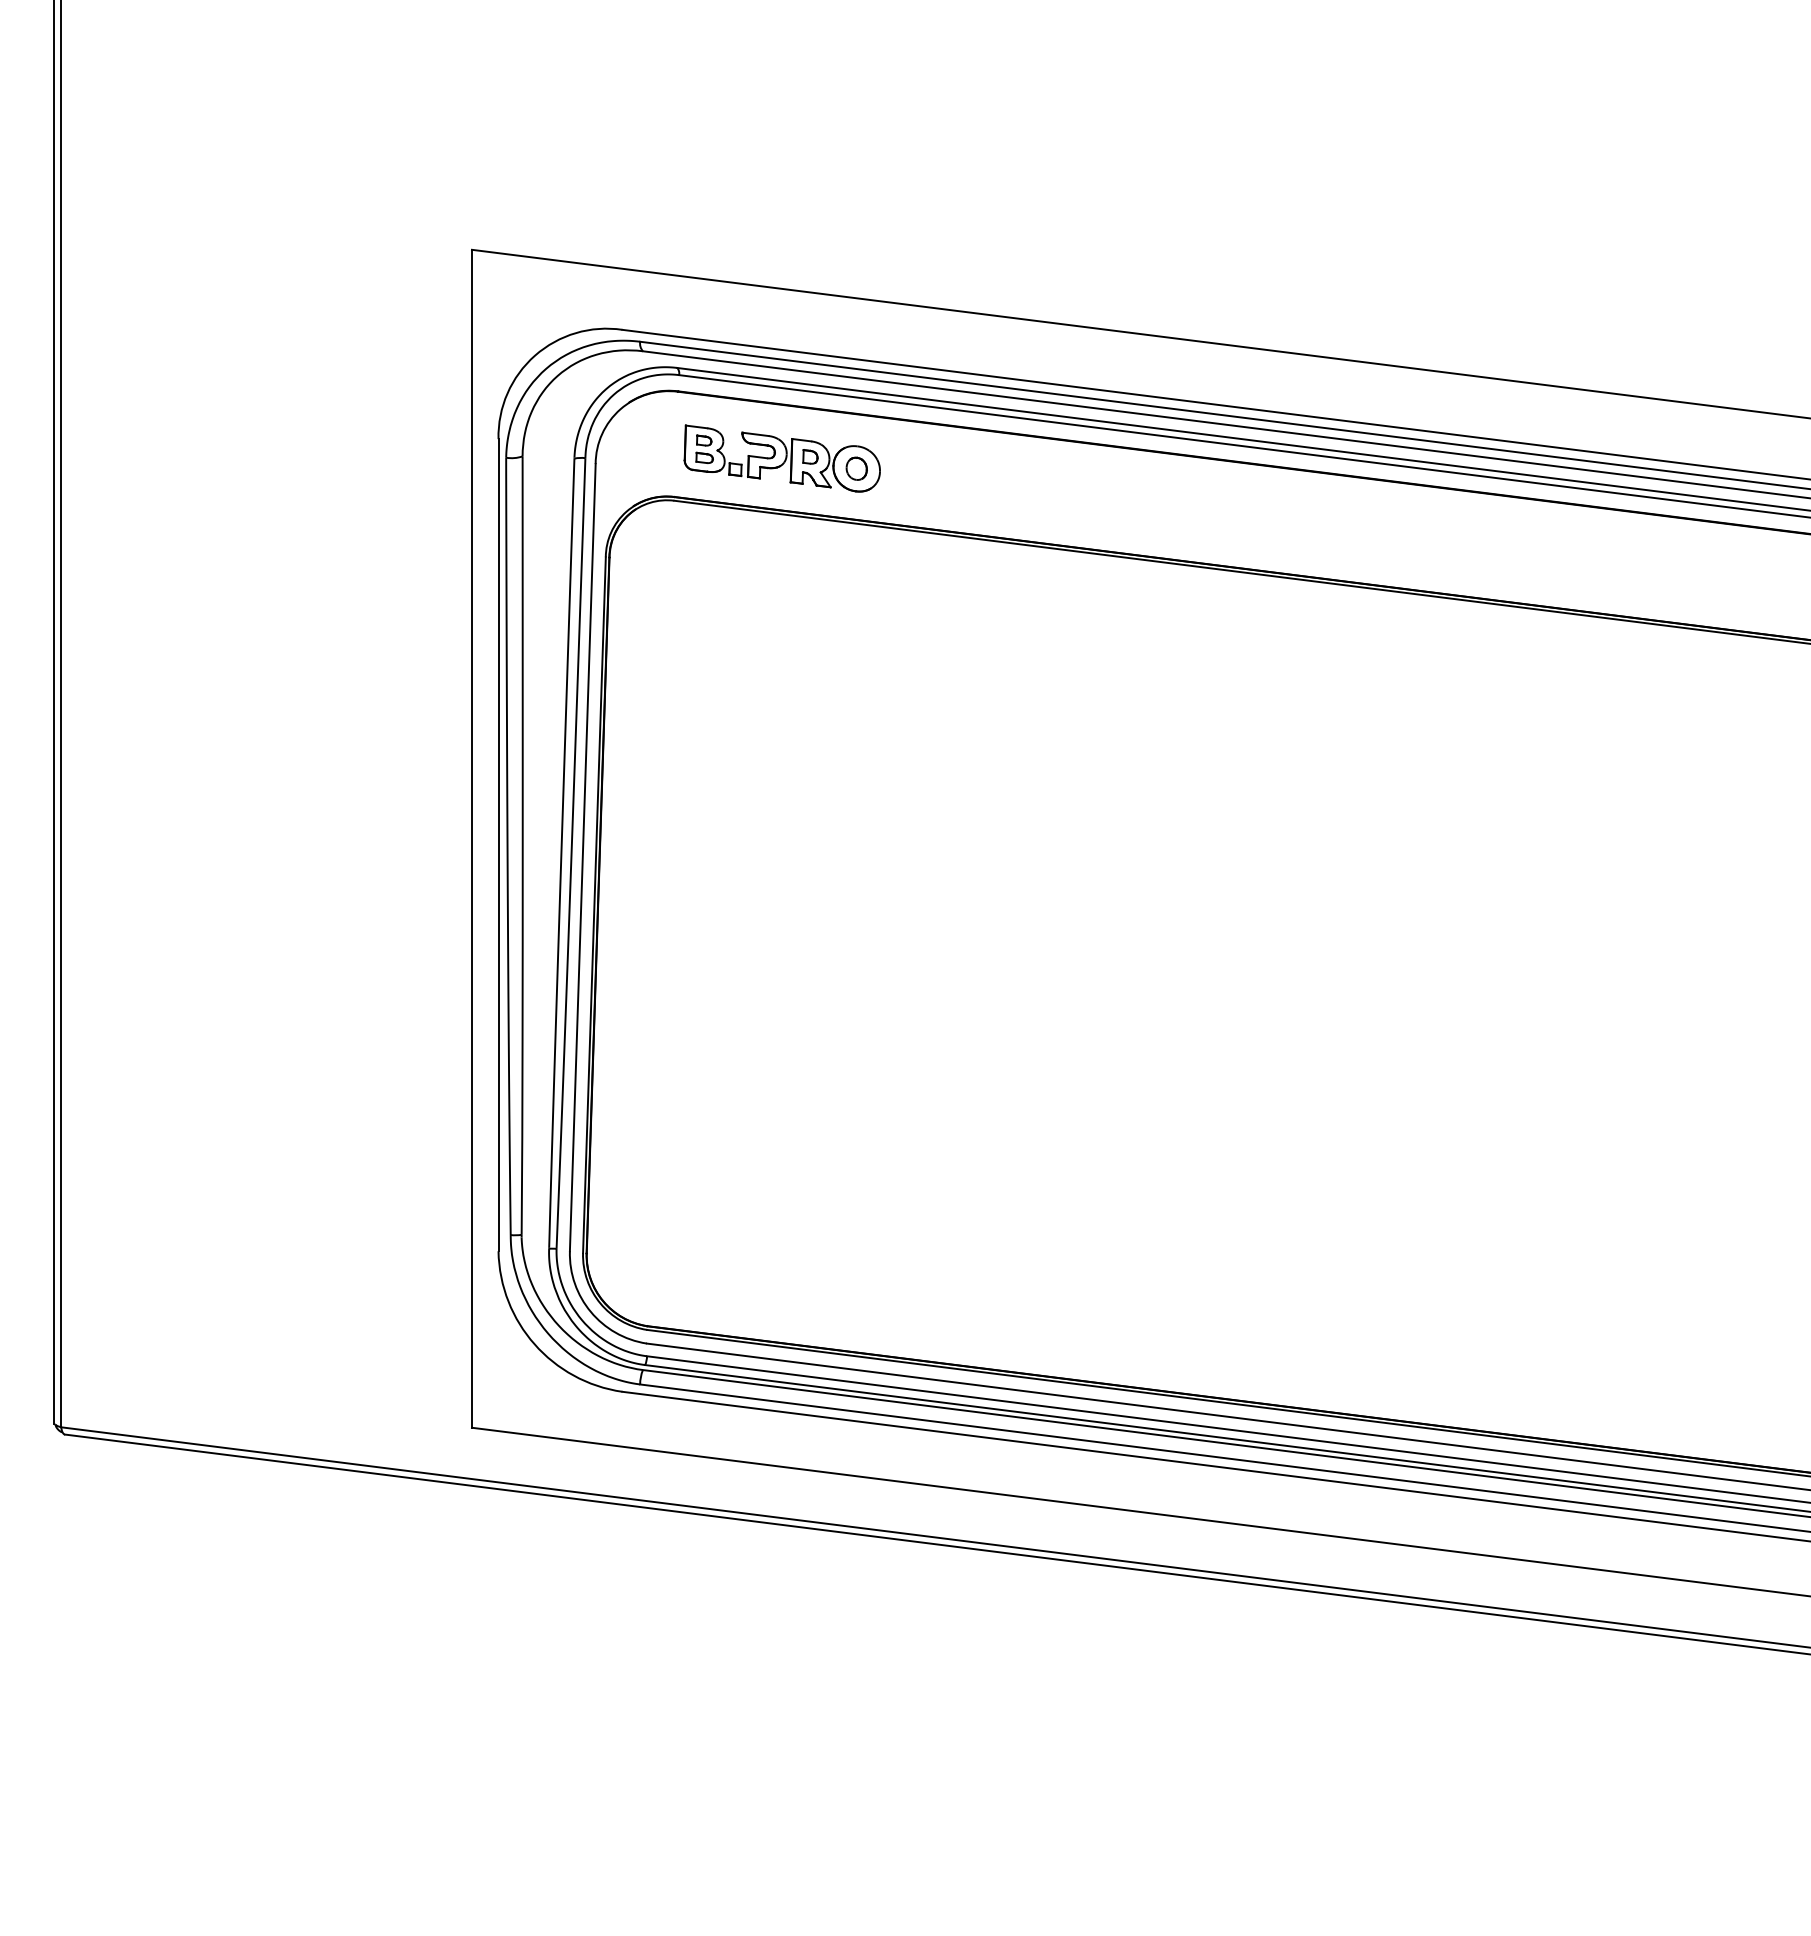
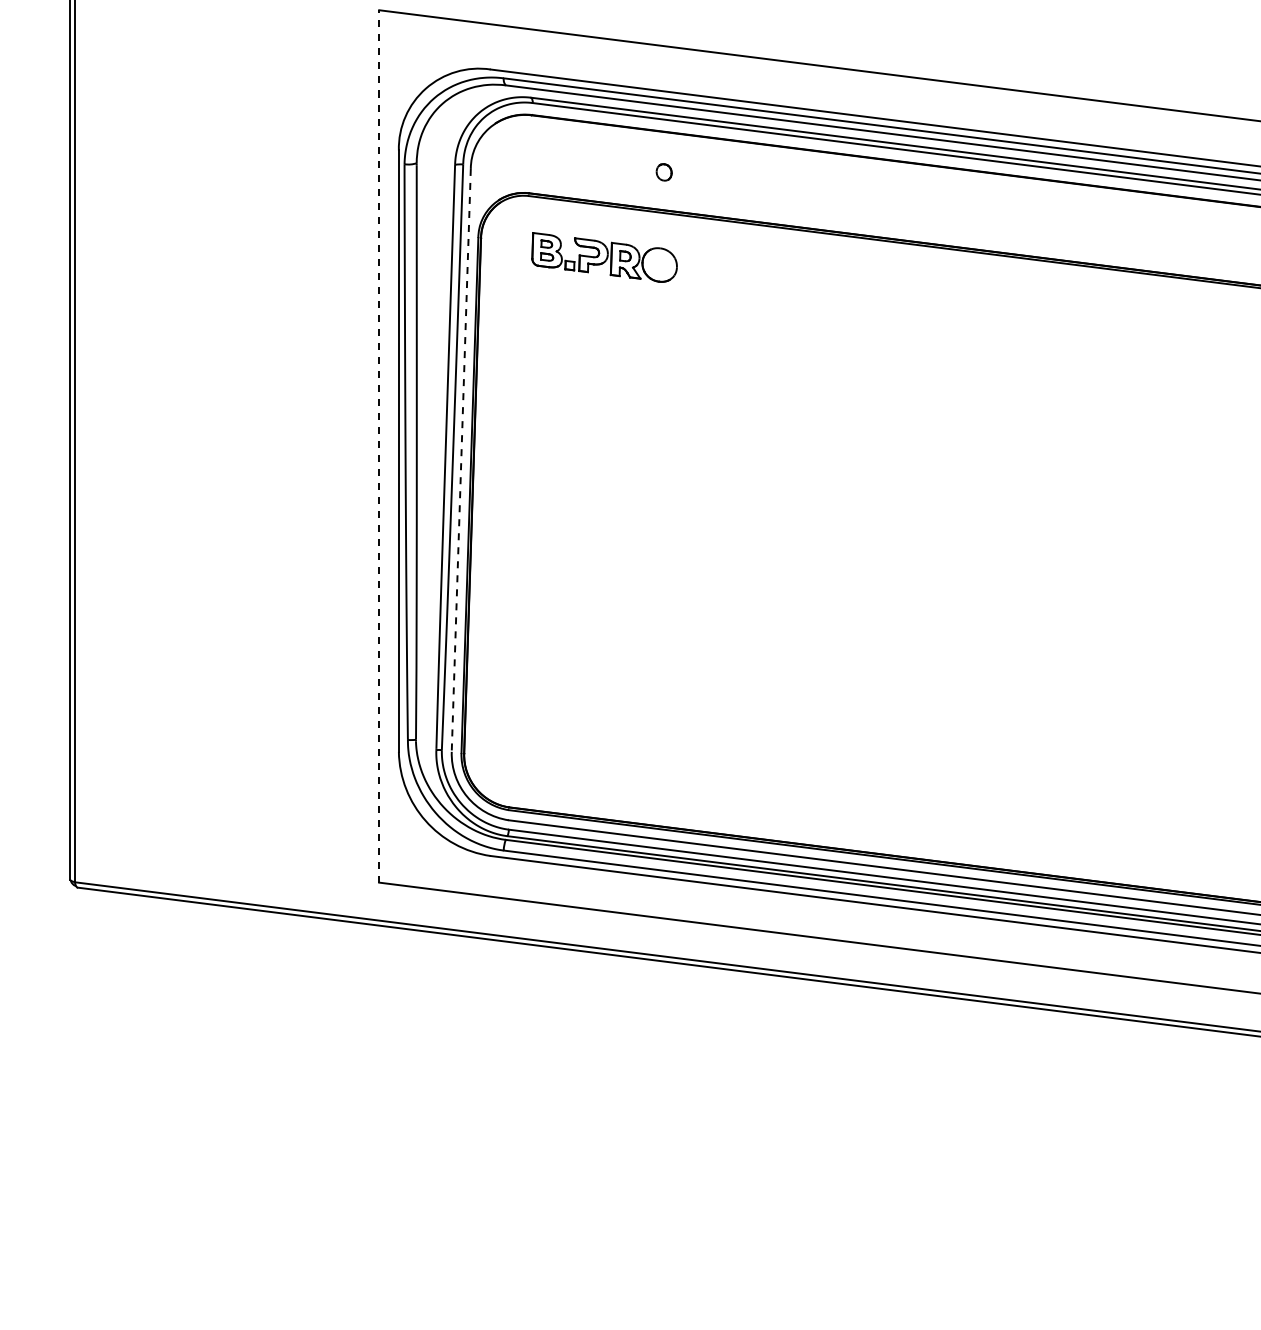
part: (781, 458) -> (604, 257), moved
line: (471, 838) -> (378, 446), solid -> dashed
line: (582, 857) -> (461, 460), solid -> dashed

